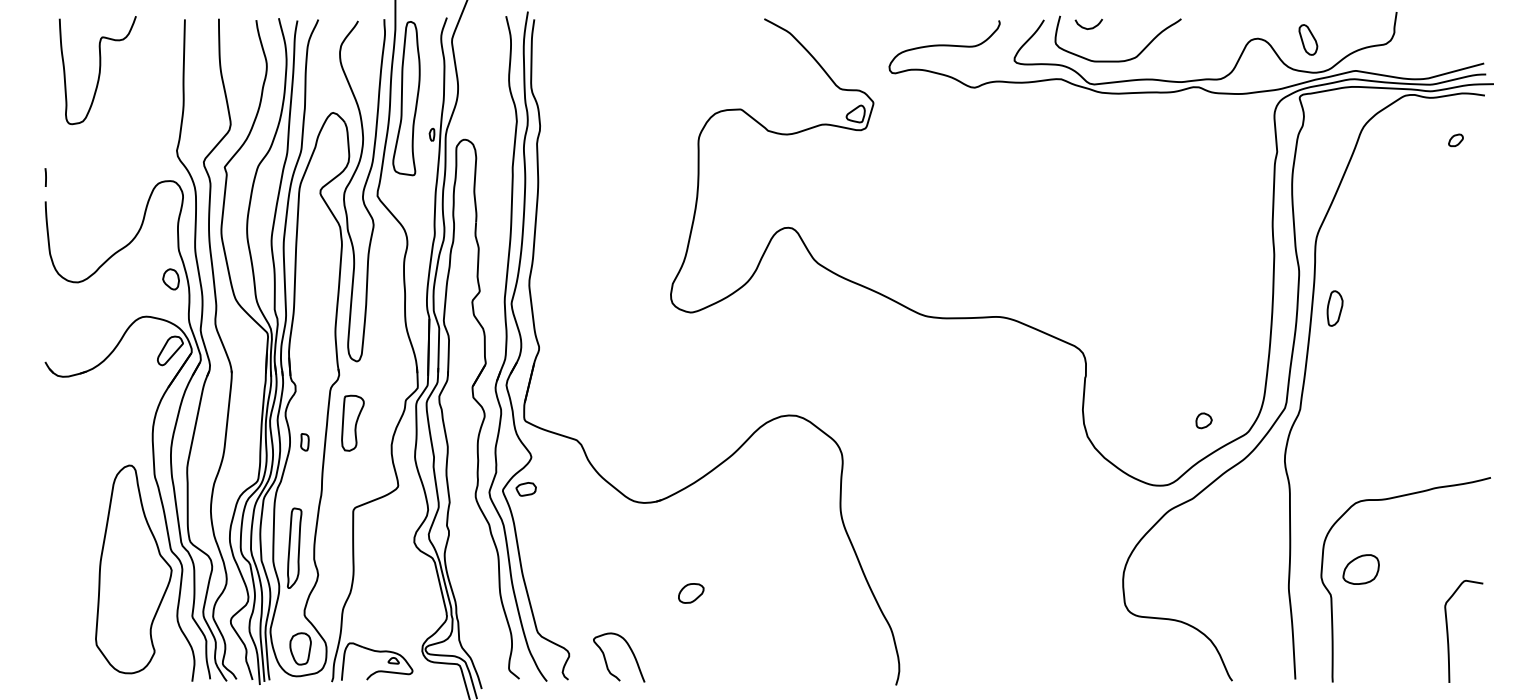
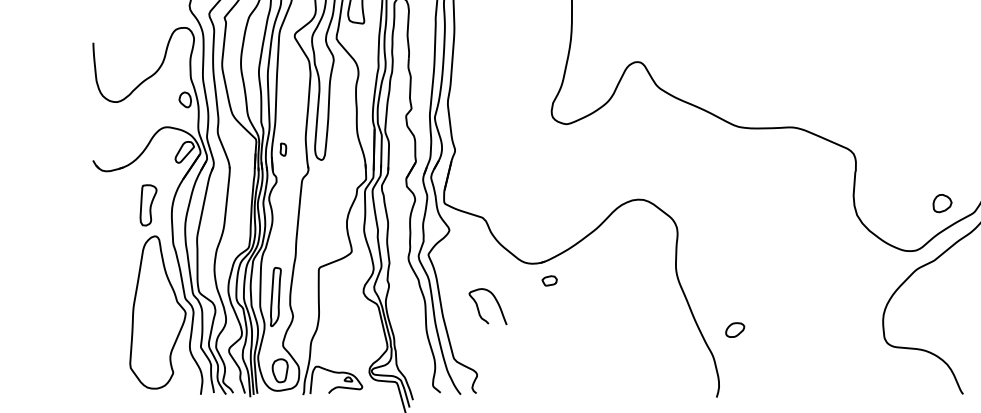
line: (45, 177) -> (93, 25), removed
part: (1203, 420) -> (942, 203), size x1.6
part: (352, 422) -> (148, 204), moved
part: (304, 442) -> (283, 149), moved
part: (525, 489) -> (549, 281), moved
part: (691, 593) -> (735, 330), moved
curve: (631, 652) -> (497, 303), moved

